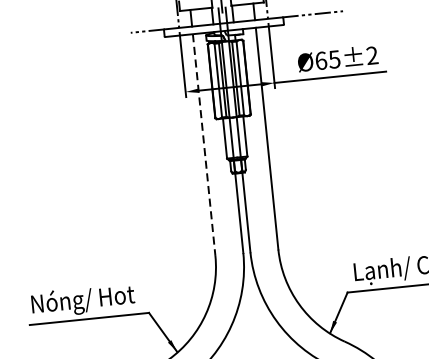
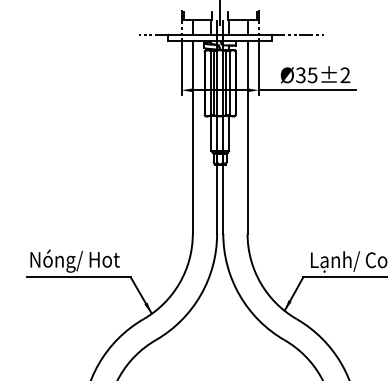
text: (320, 61) -> (300, 75), Ø65±2 -> Ø35±2
line: (203, 146) -> (192, 138), dashed -> solid

